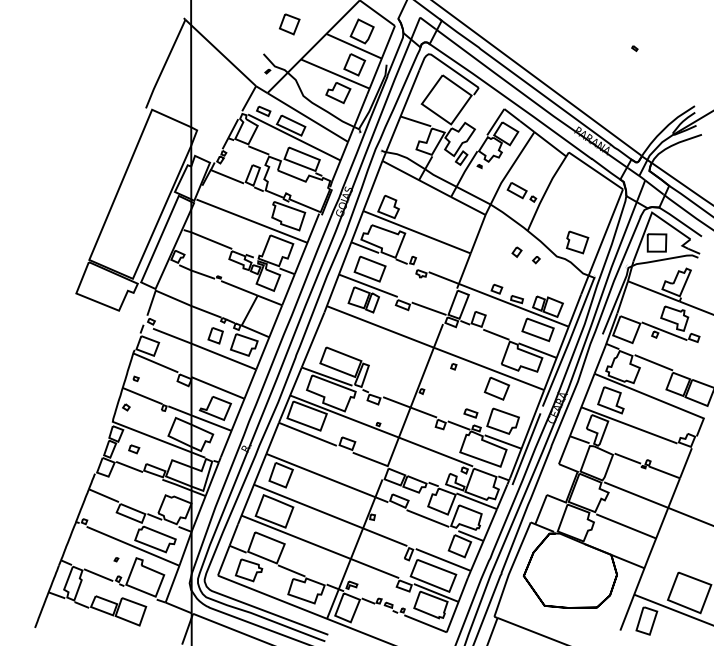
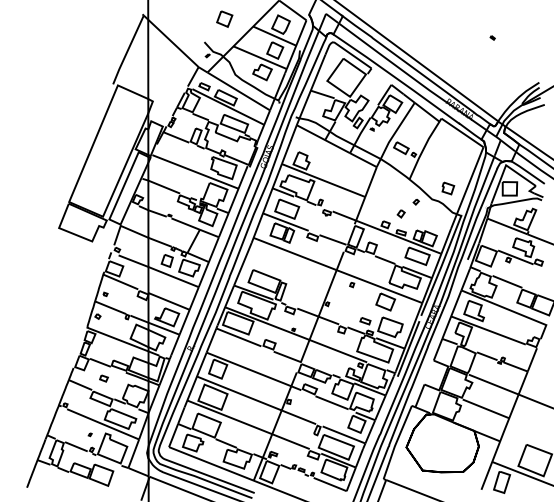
part: (577, 242) -> (448, 188), size x0.7
part: (516, 251) -> (400, 213), moved
part: (134, 449) -> (104, 378), moved

